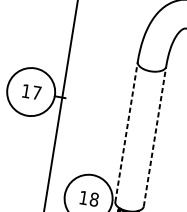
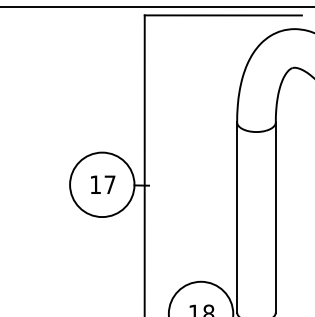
line: (126, 131) -> (237, 216), dashed -> solid
line: (154, 135) -> (275, 216), dashed -> solid

